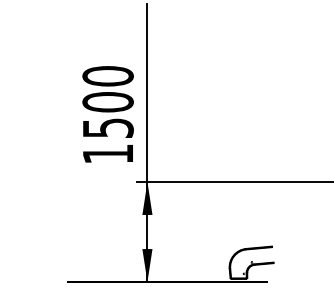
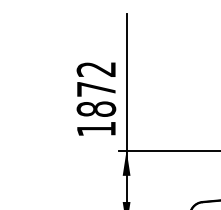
text: (107, 102) -> (95, 89), 1500 -> 1872

